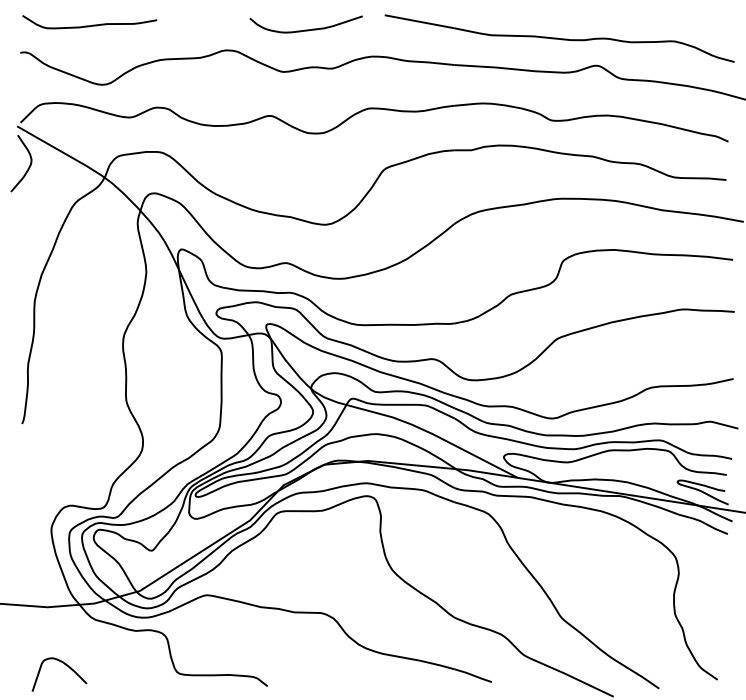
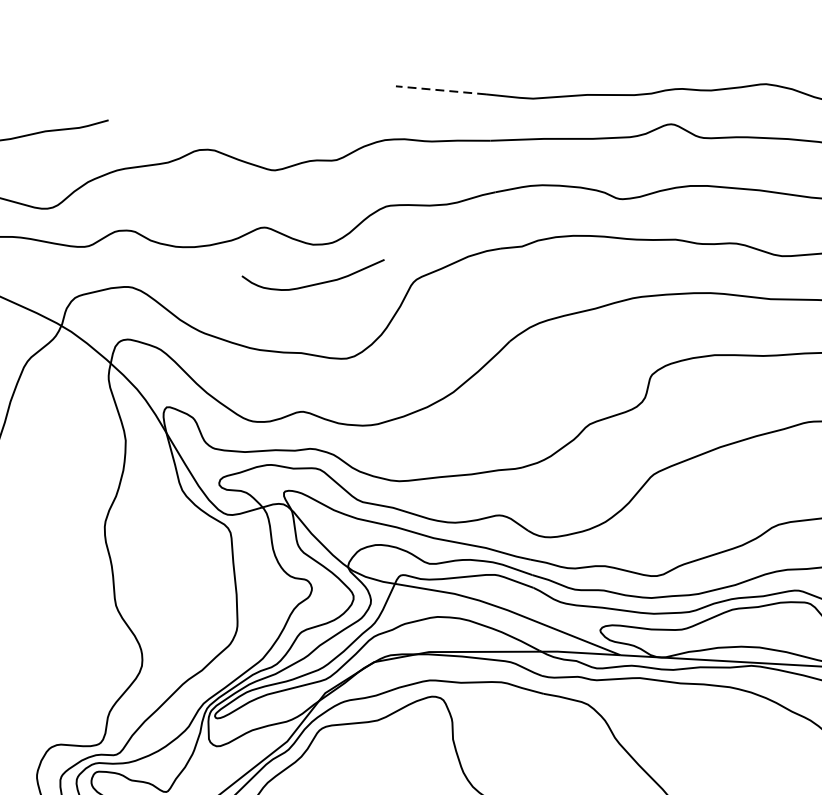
line: (419, 21) -> (440, 89), solid -> dashed
curve: (305, 29) -> (313, 283), moved

